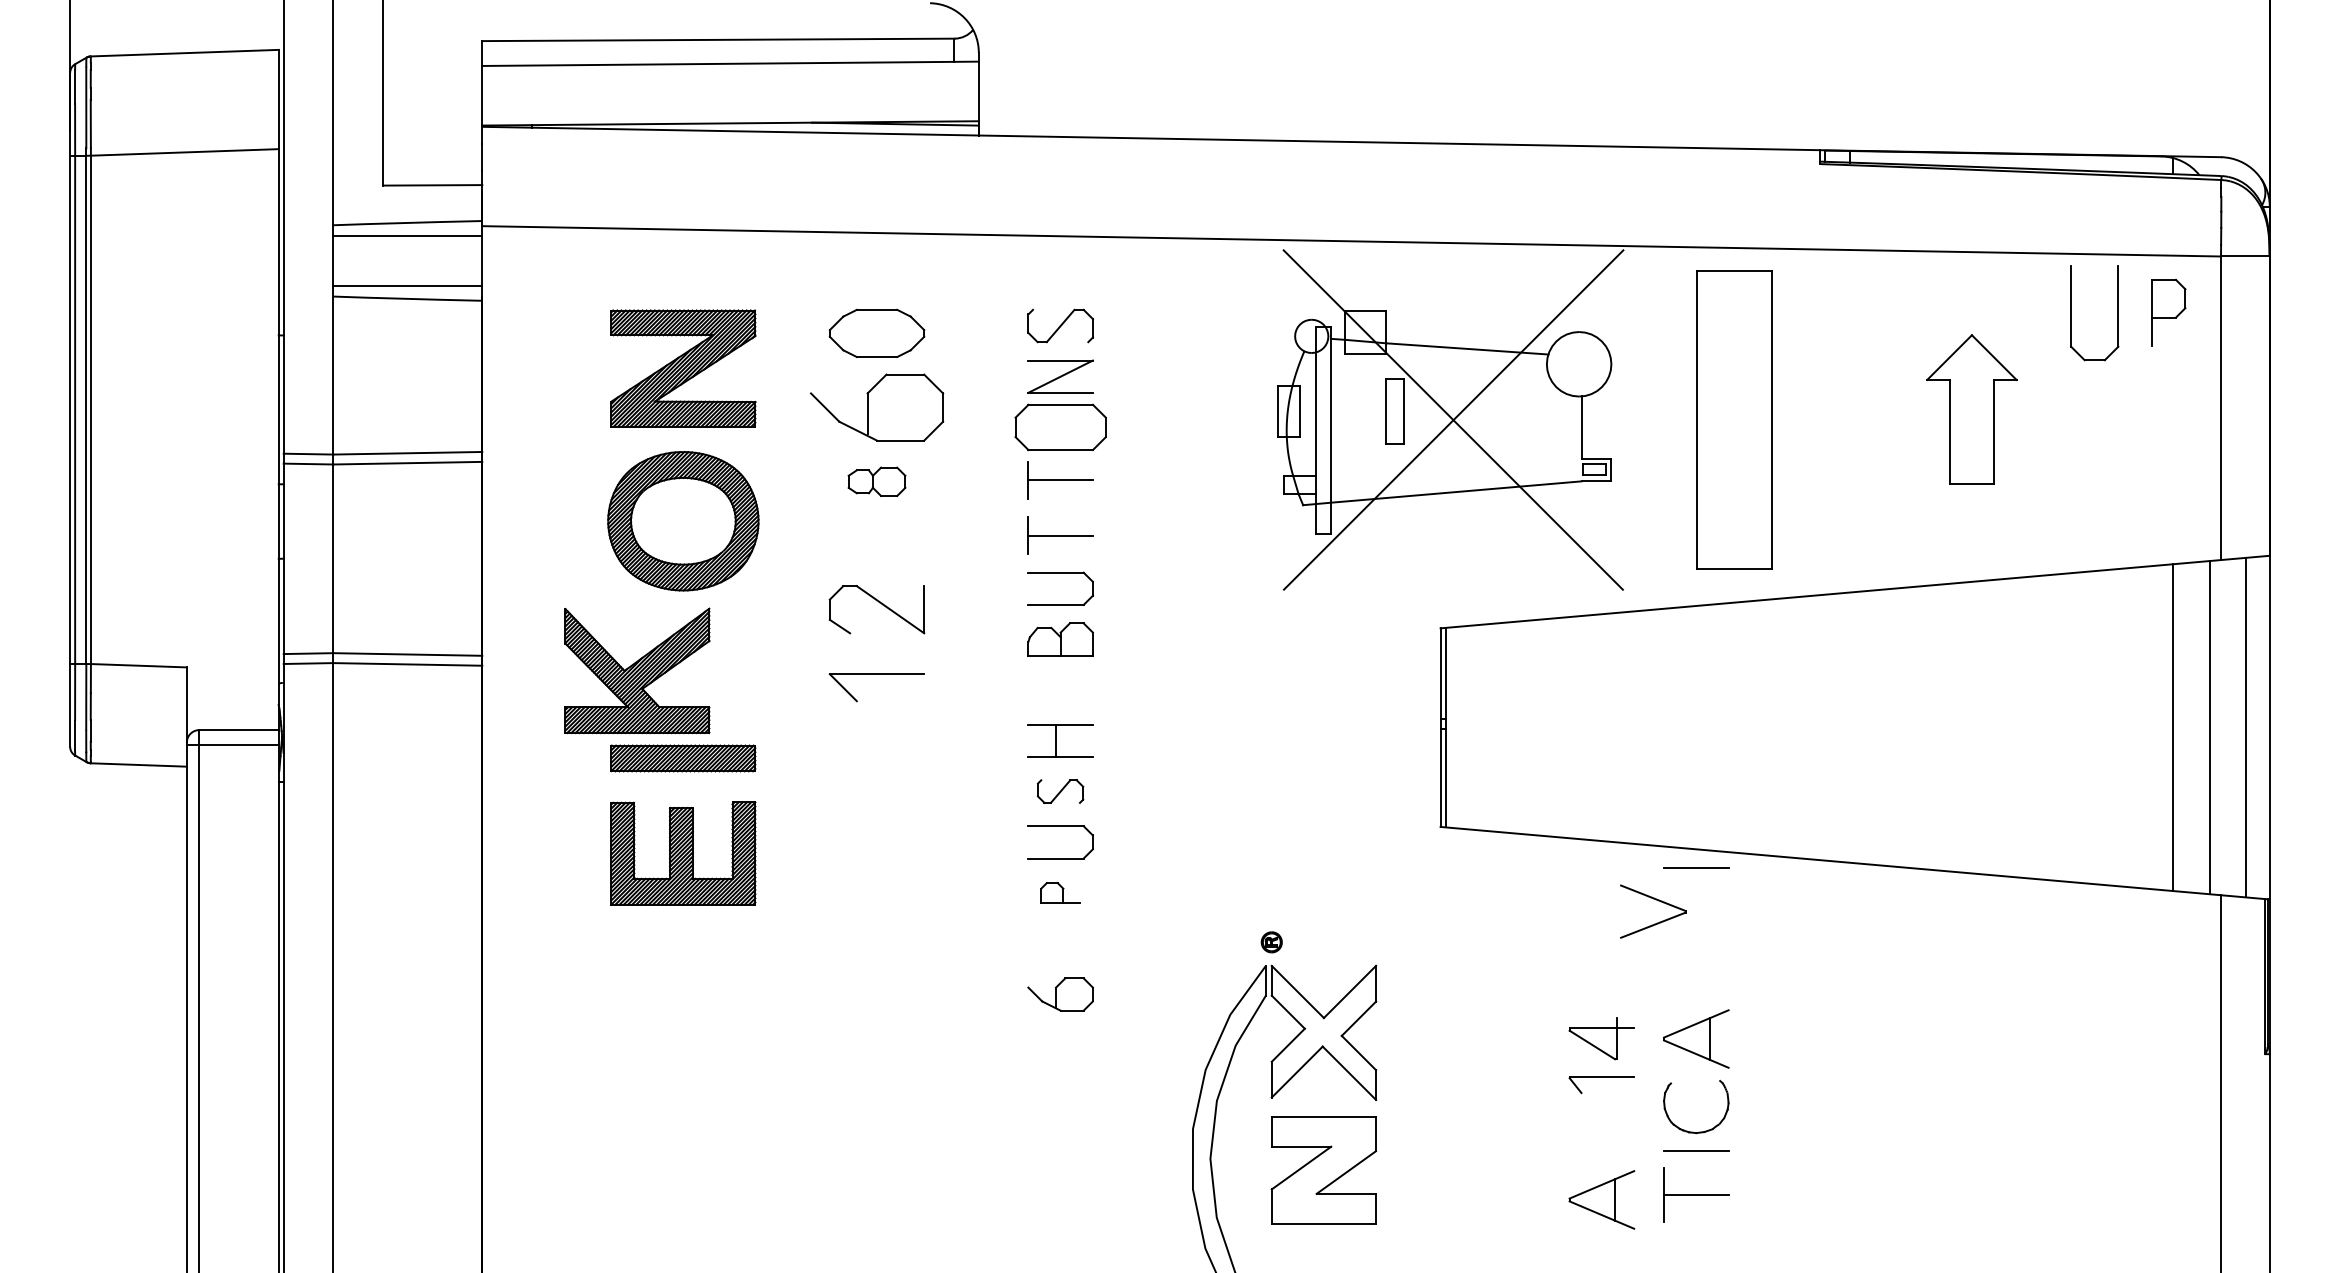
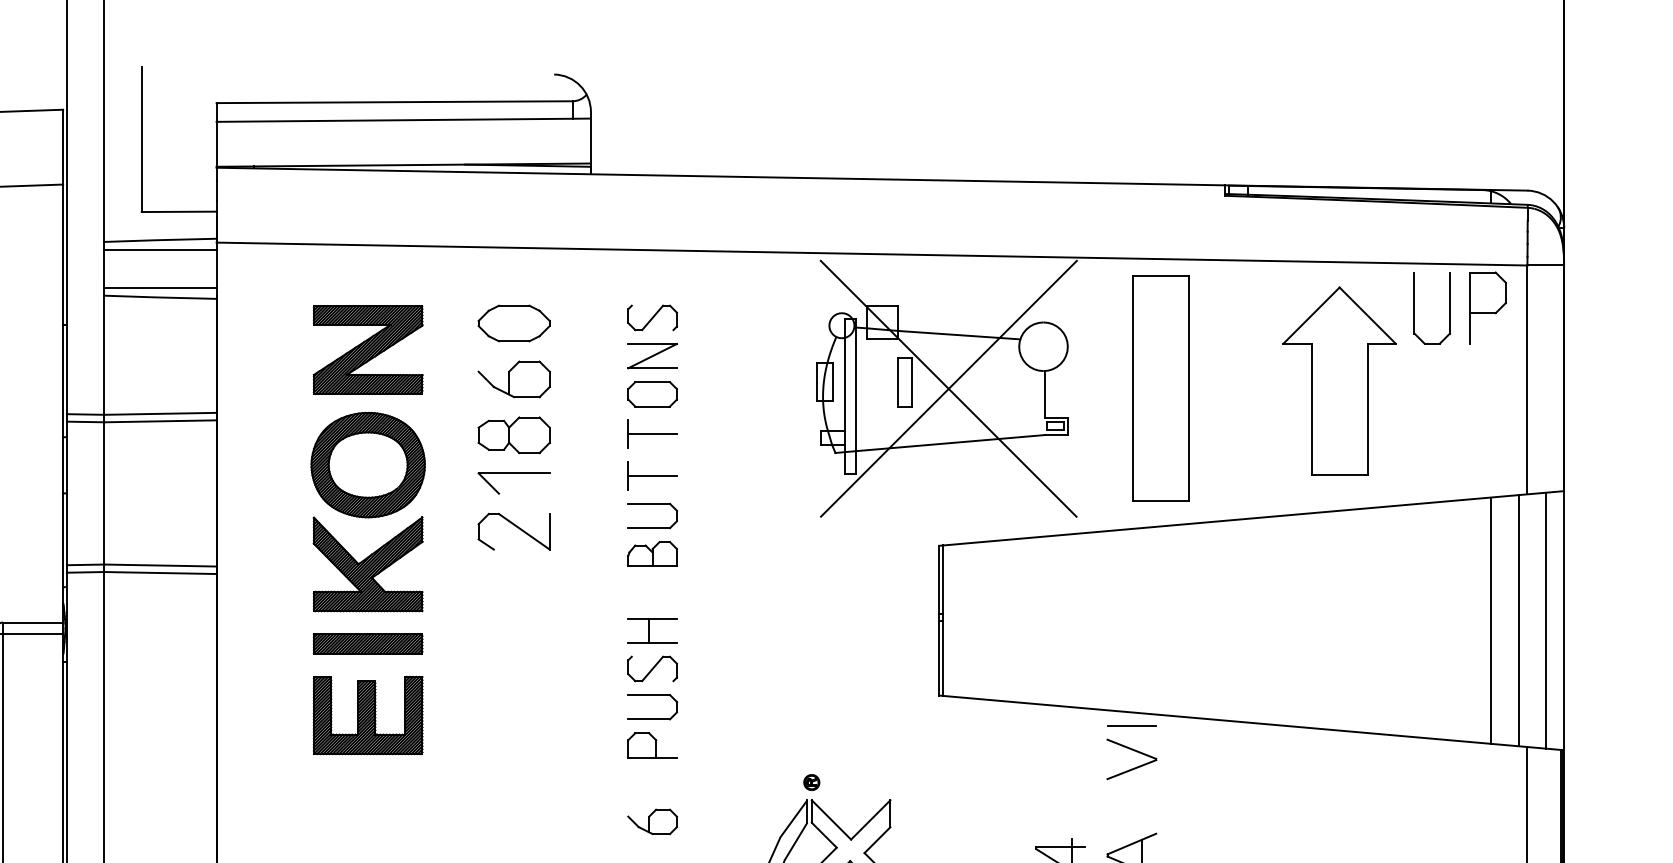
part: (2168, 312) -> (1487, 307), size x1.43
part: (876, 407) -> (513, 379), size x0.71
part: (1971, 409) -> (1339, 380), size x1.67
part: (1060, 427) -> (652, 394), size x0.71
part: (876, 481) -> (513, 435), size x1.67
part: (637, 670) -> (368, 564), moved
part: (876, 674) -> (513, 473), moved
part: (1060, 791) -> (652, 668), size x1.43
part: (1060, 892) -> (652, 744), size x1.67
part: (1655, 900) -> (1133, 751), moved

